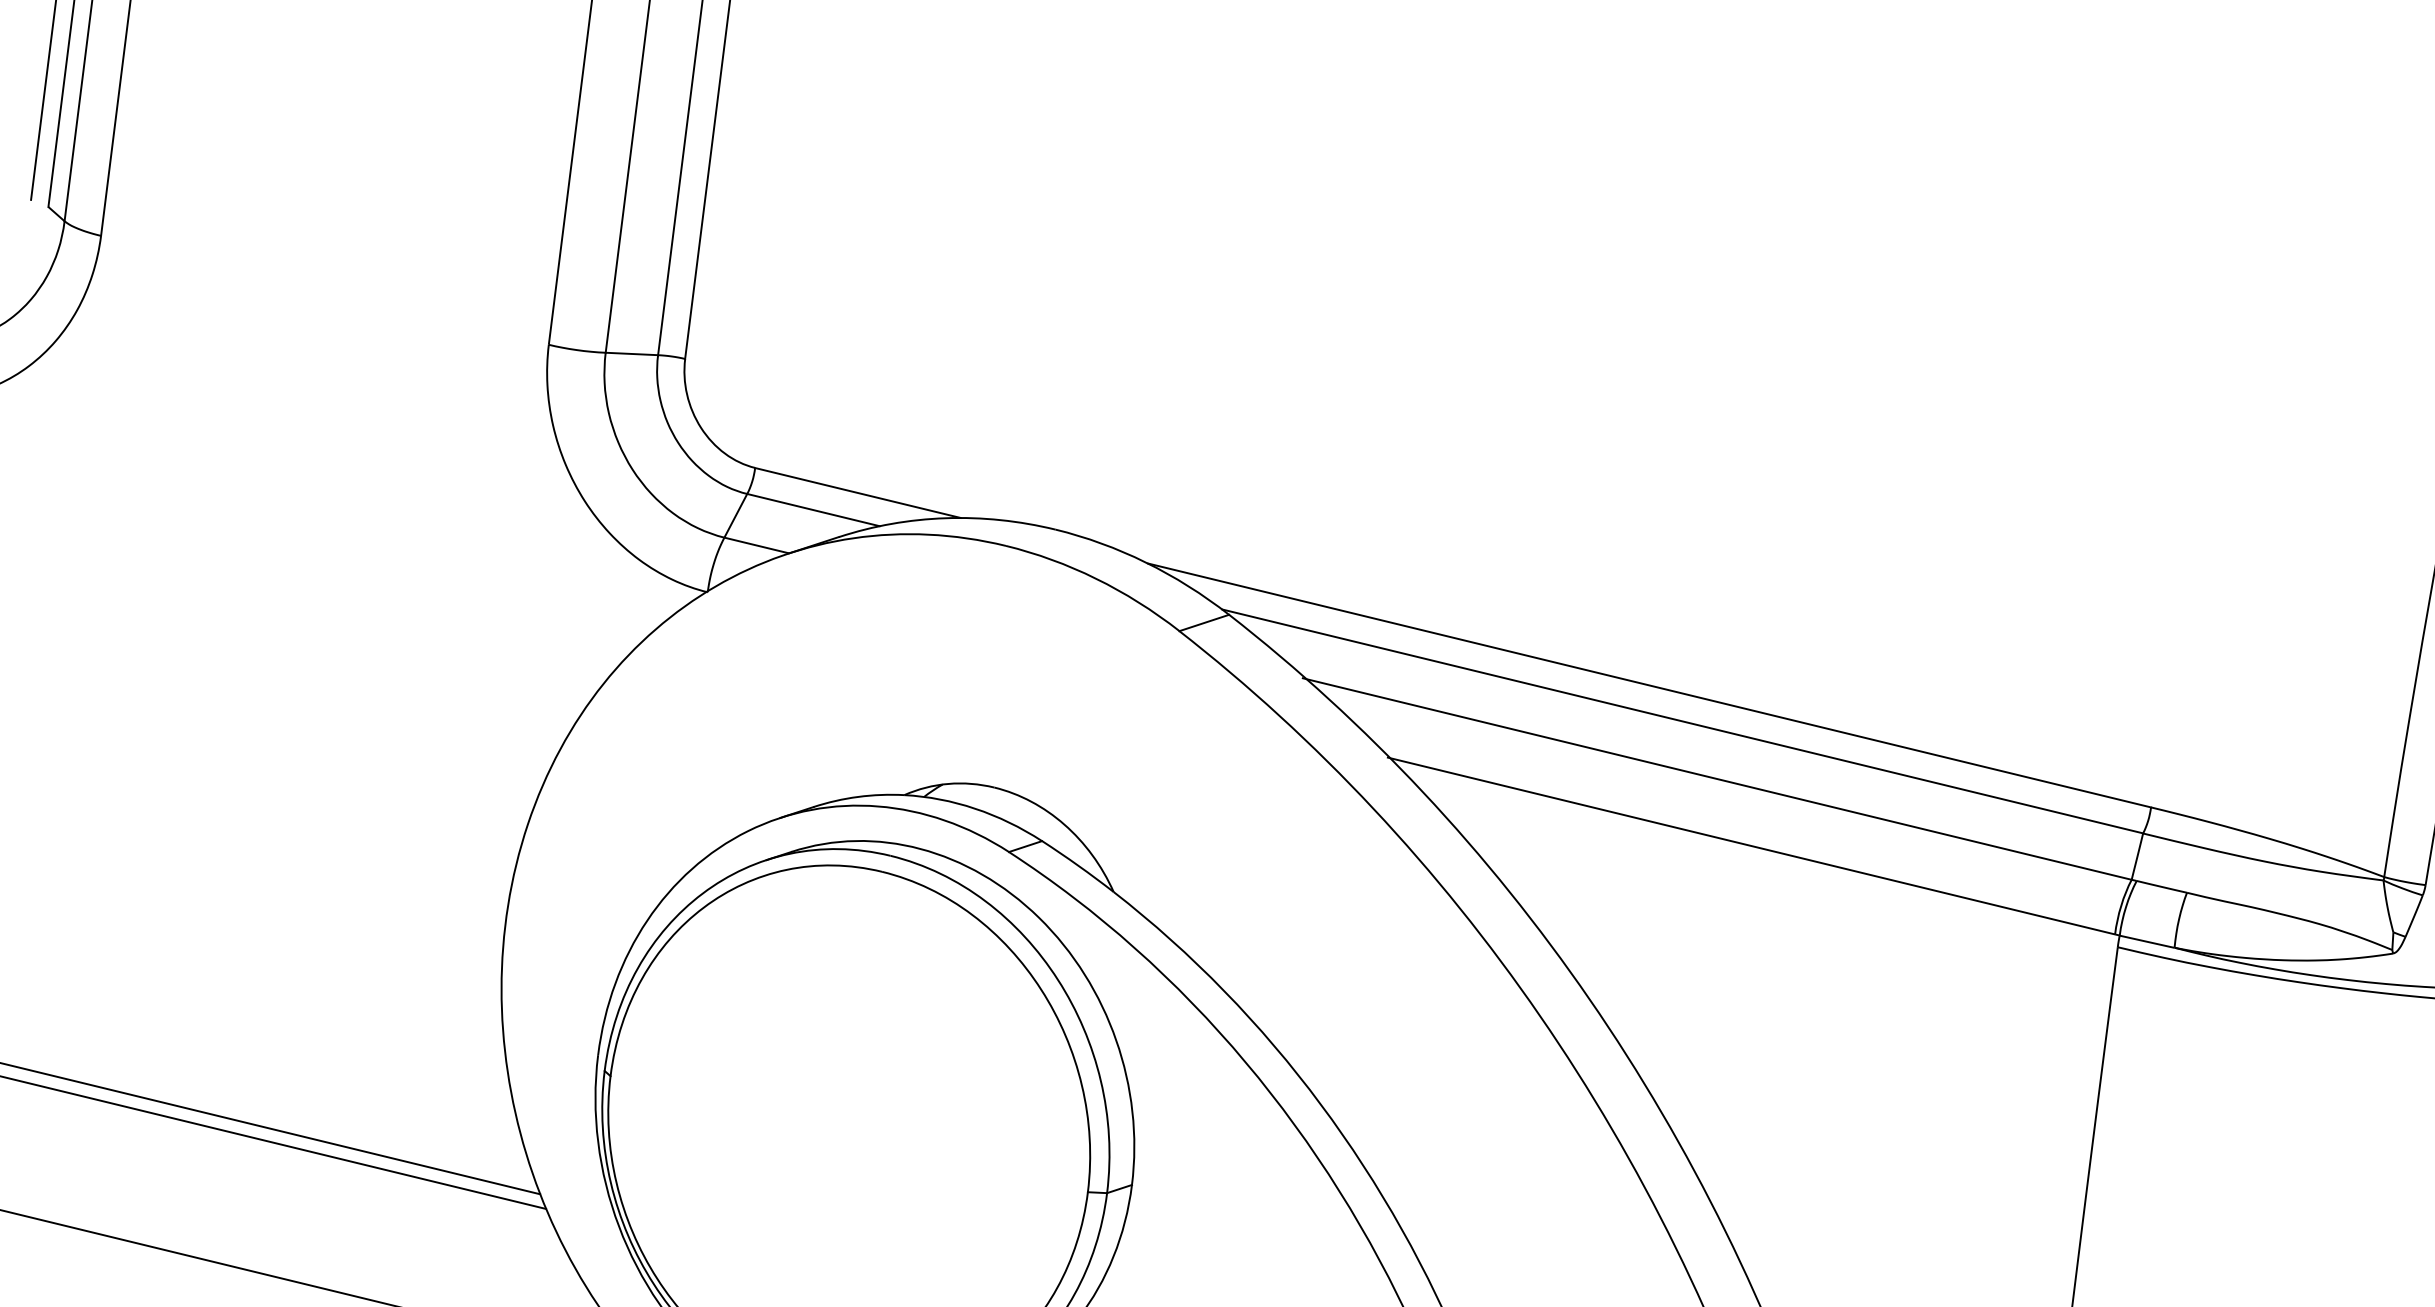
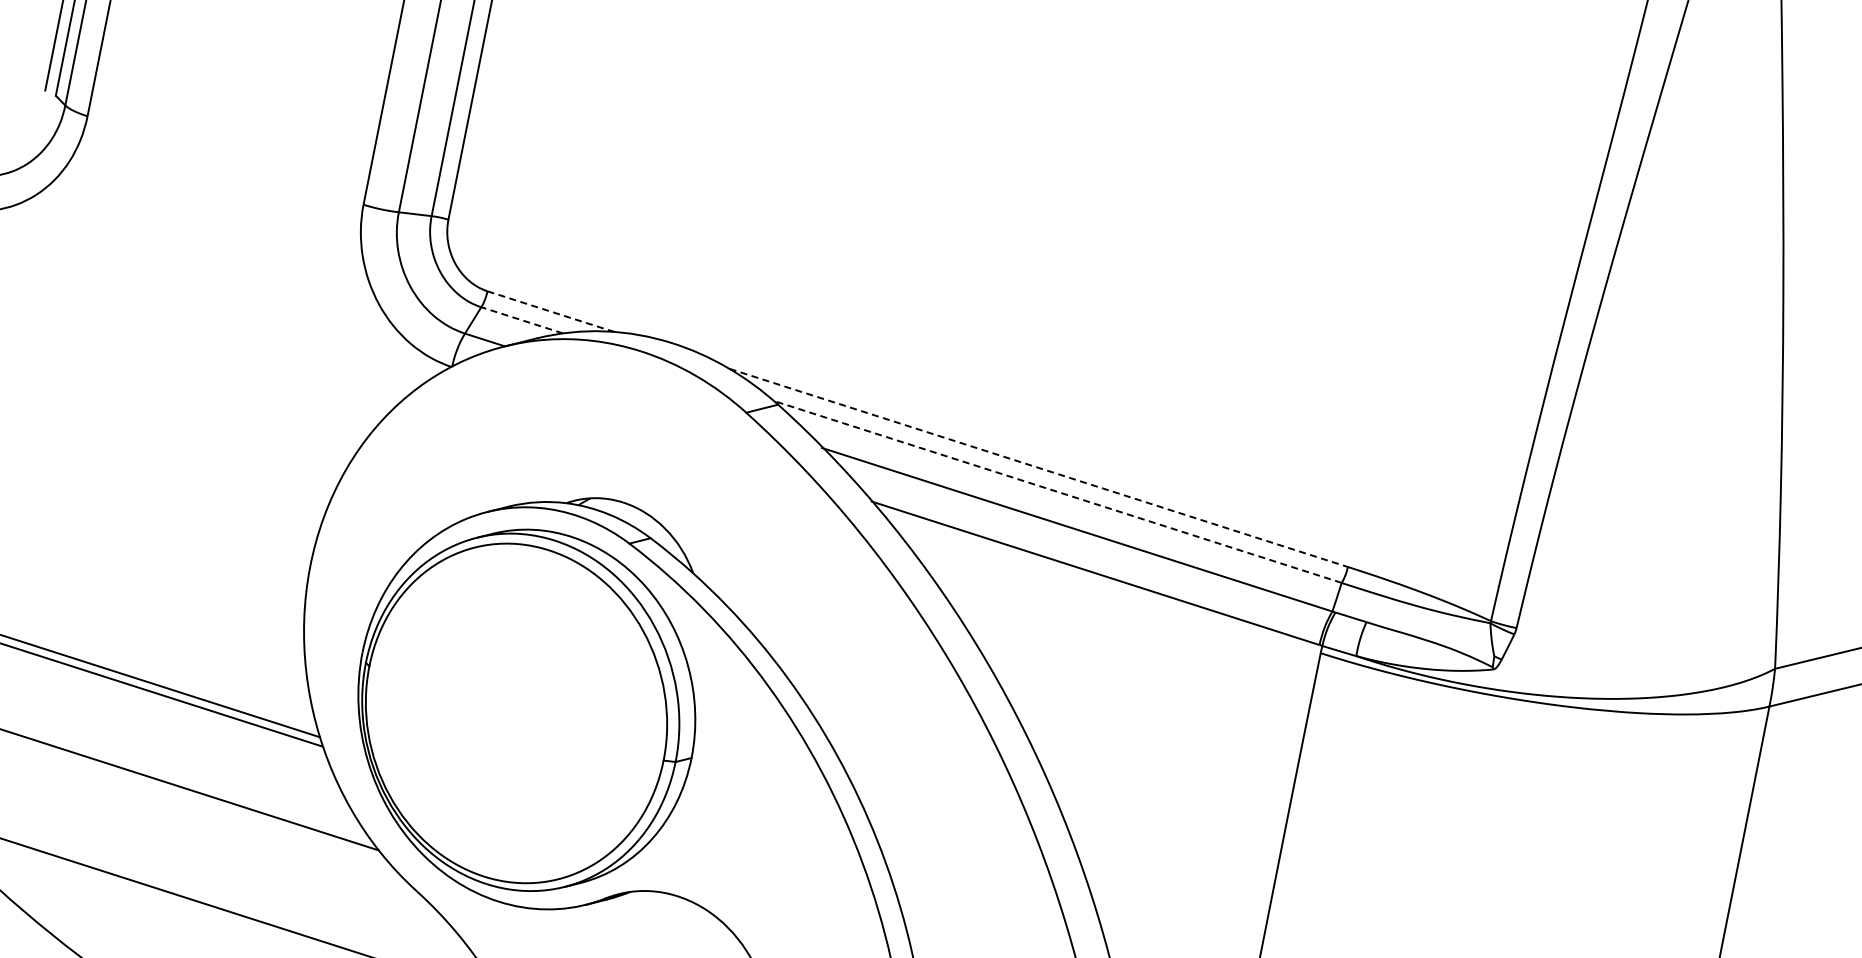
line: (859, 492) -> (551, 311), solid -> dashed
line: (814, 510) -> (522, 320), solid -> dashed
line: (1649, 684) -> (1038, 467), solid -> dashed
line: (1681, 720) -> (1057, 491), solid -> dashed

